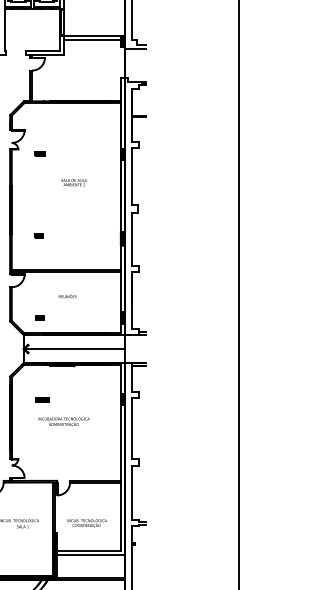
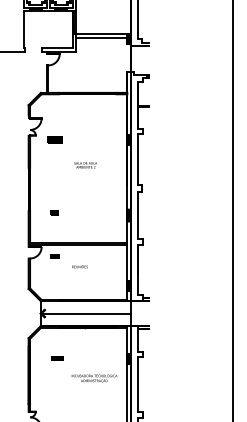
part: (39, 153) -> (54, 139), size x1.6
part: (39, 317) -> (54, 256), moved
text: (63, 421) -> (94, 378), moved

